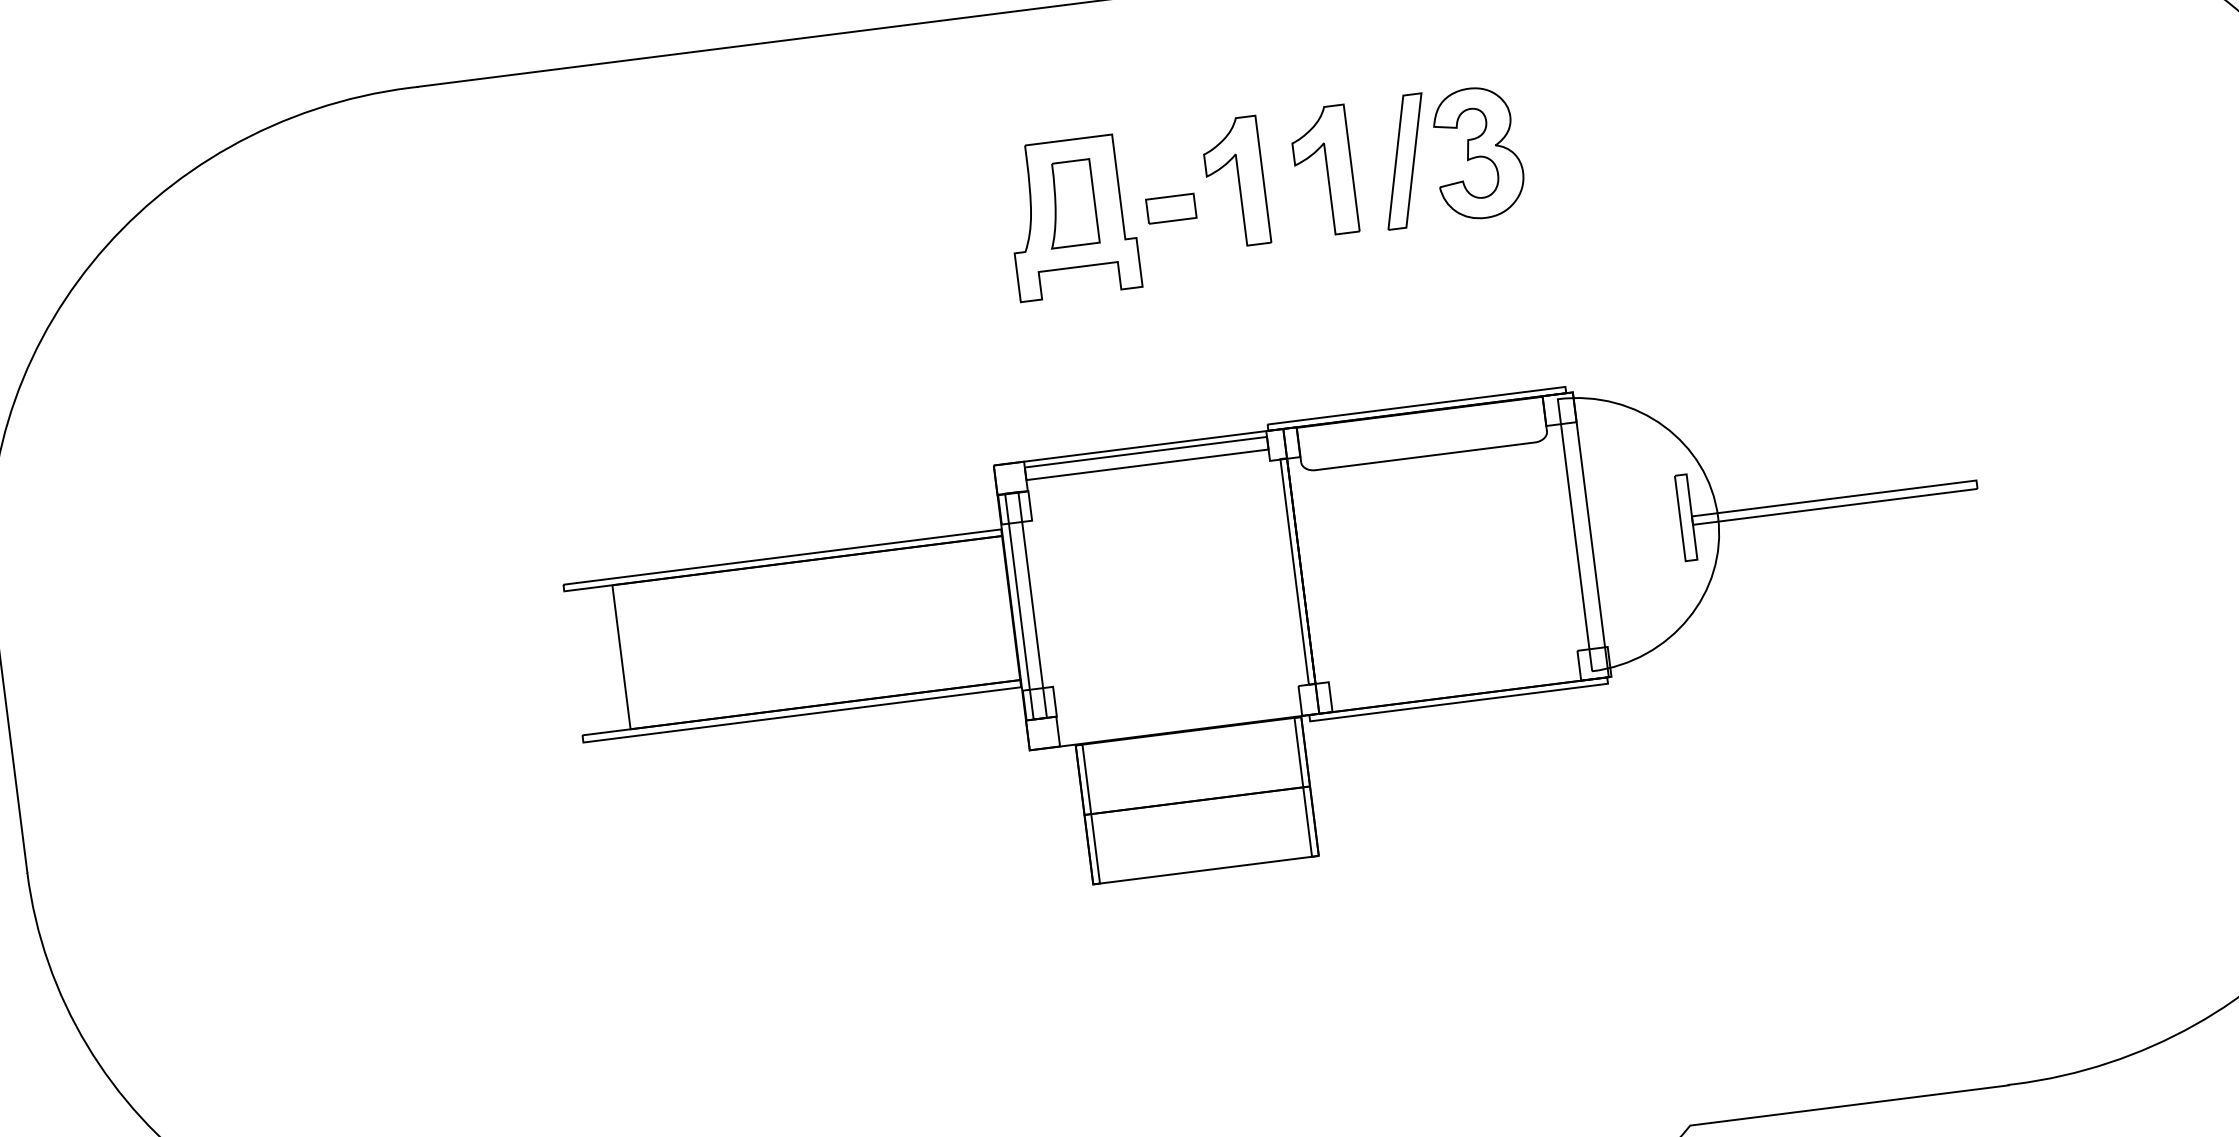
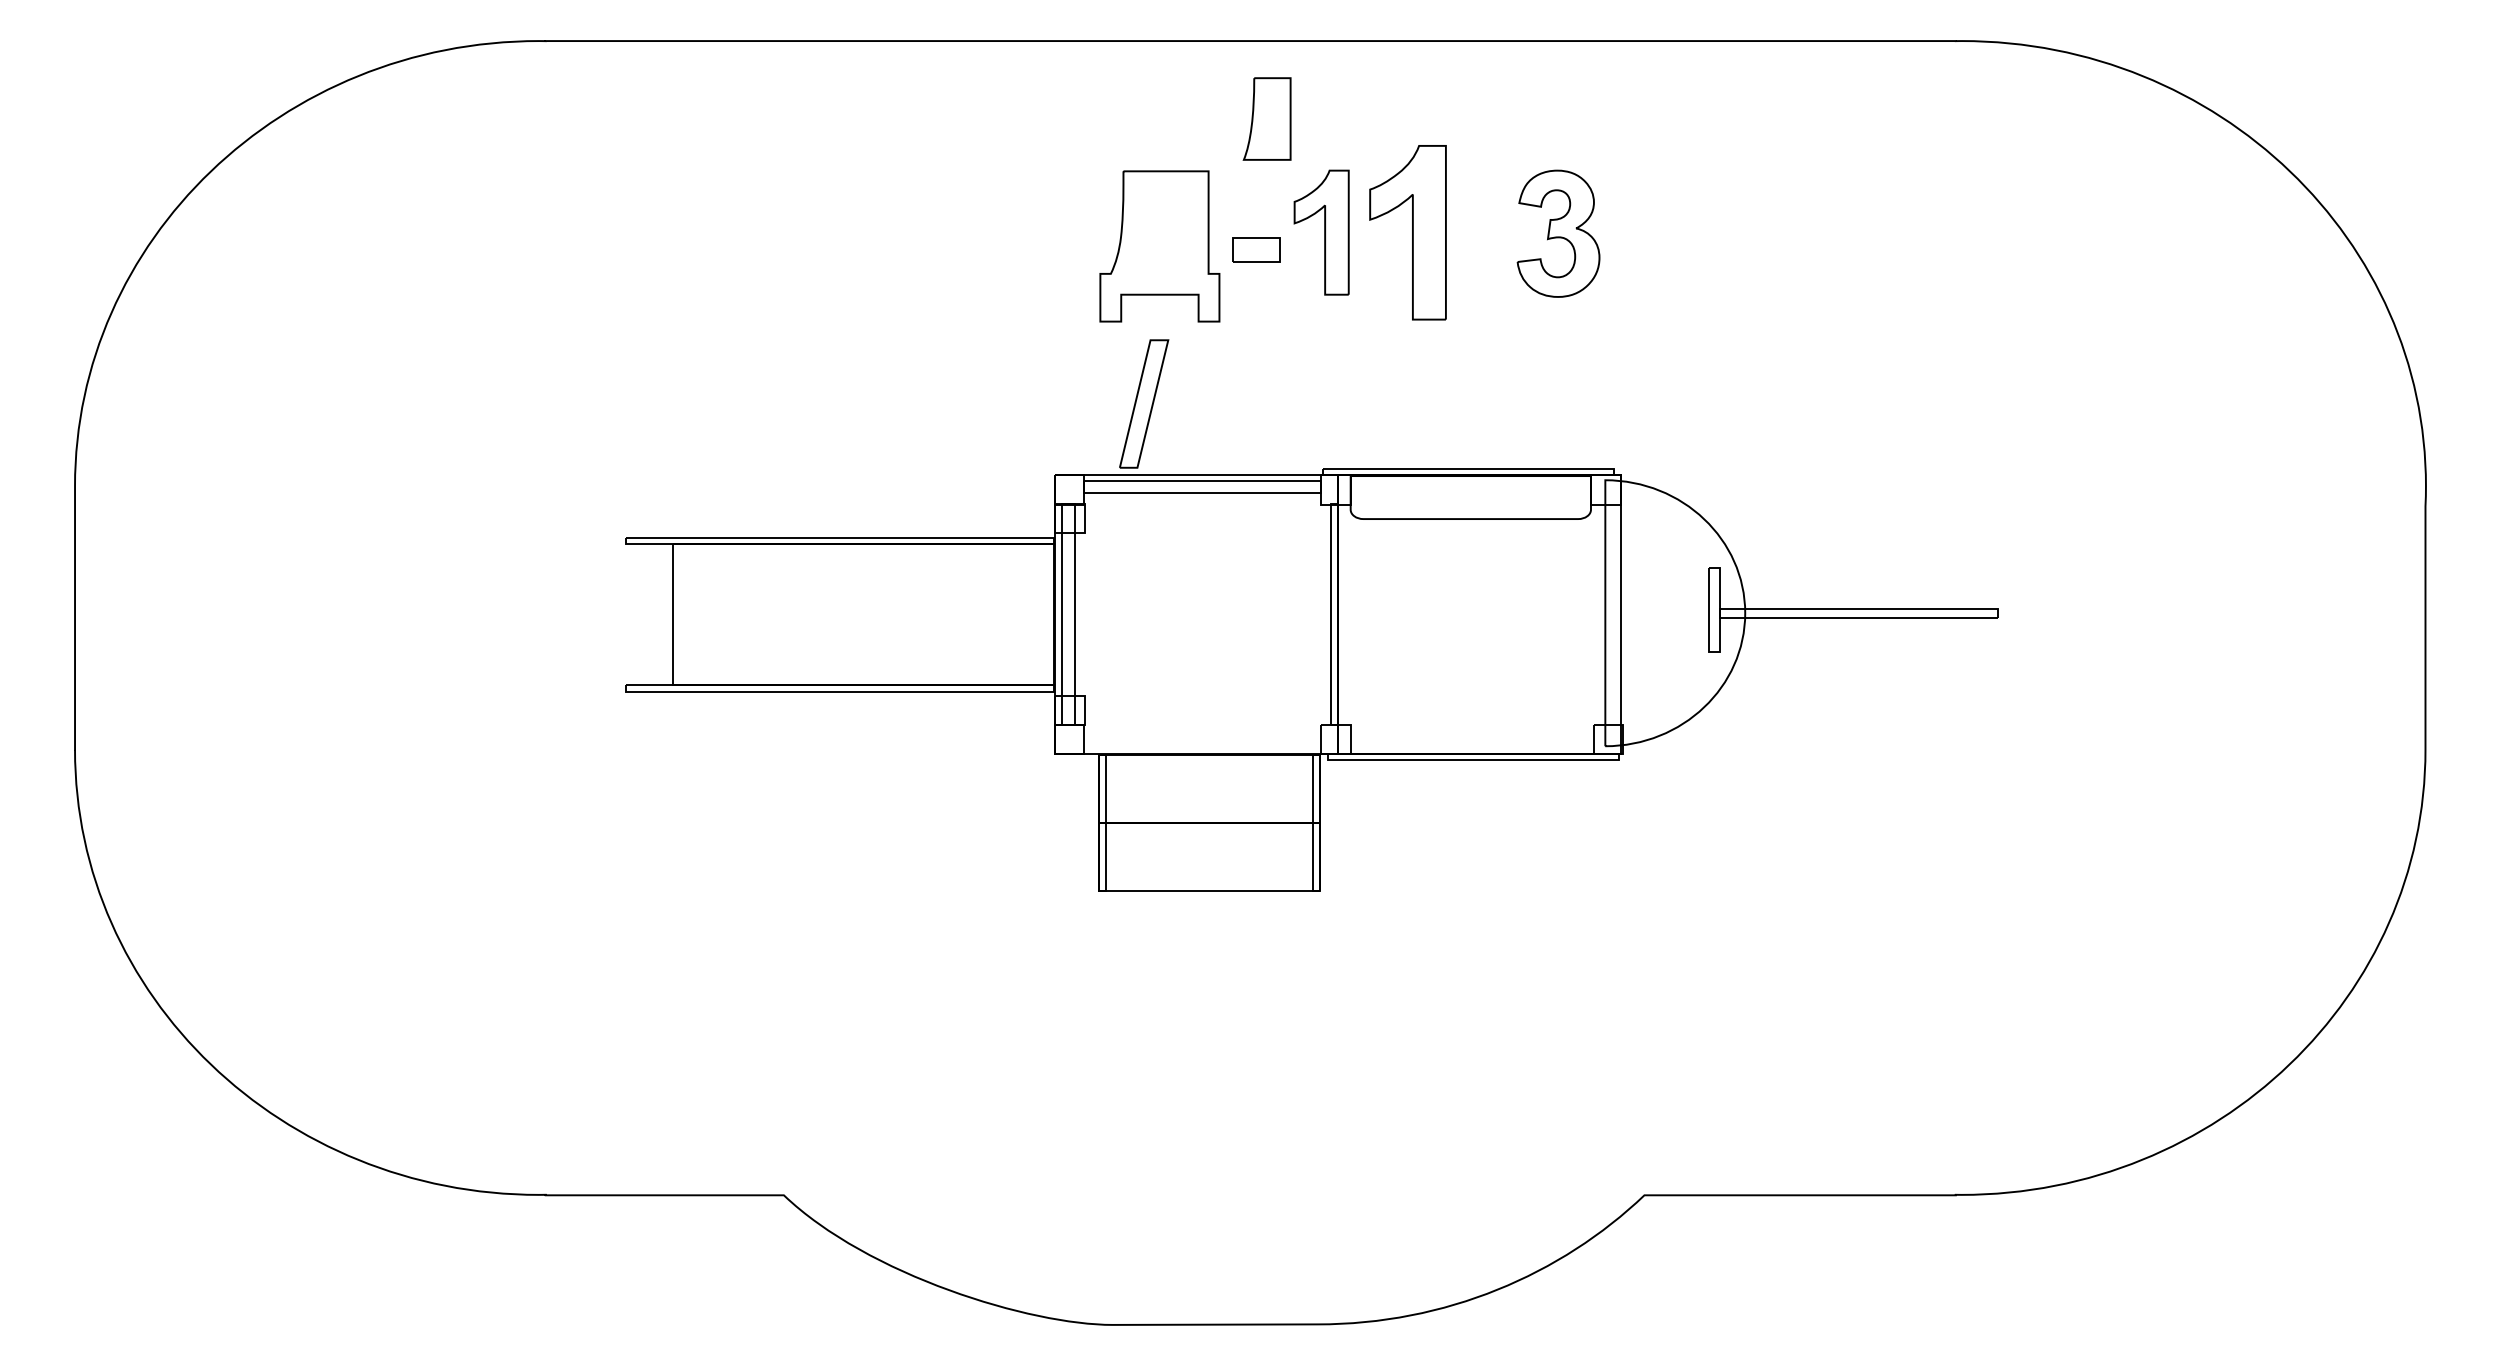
part: (1405, 161) -> (1144, 403), moved
part: (1323, 171) -> (1407, 232), size x1.4
part: (1069, 203) -> (1266, 118), moved

